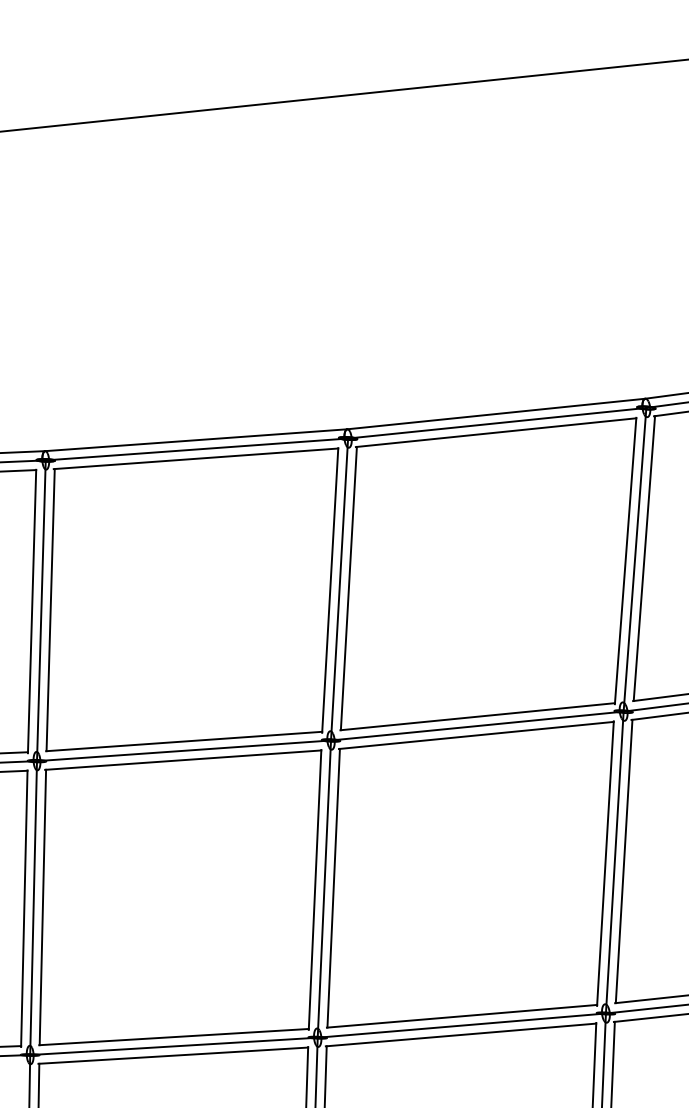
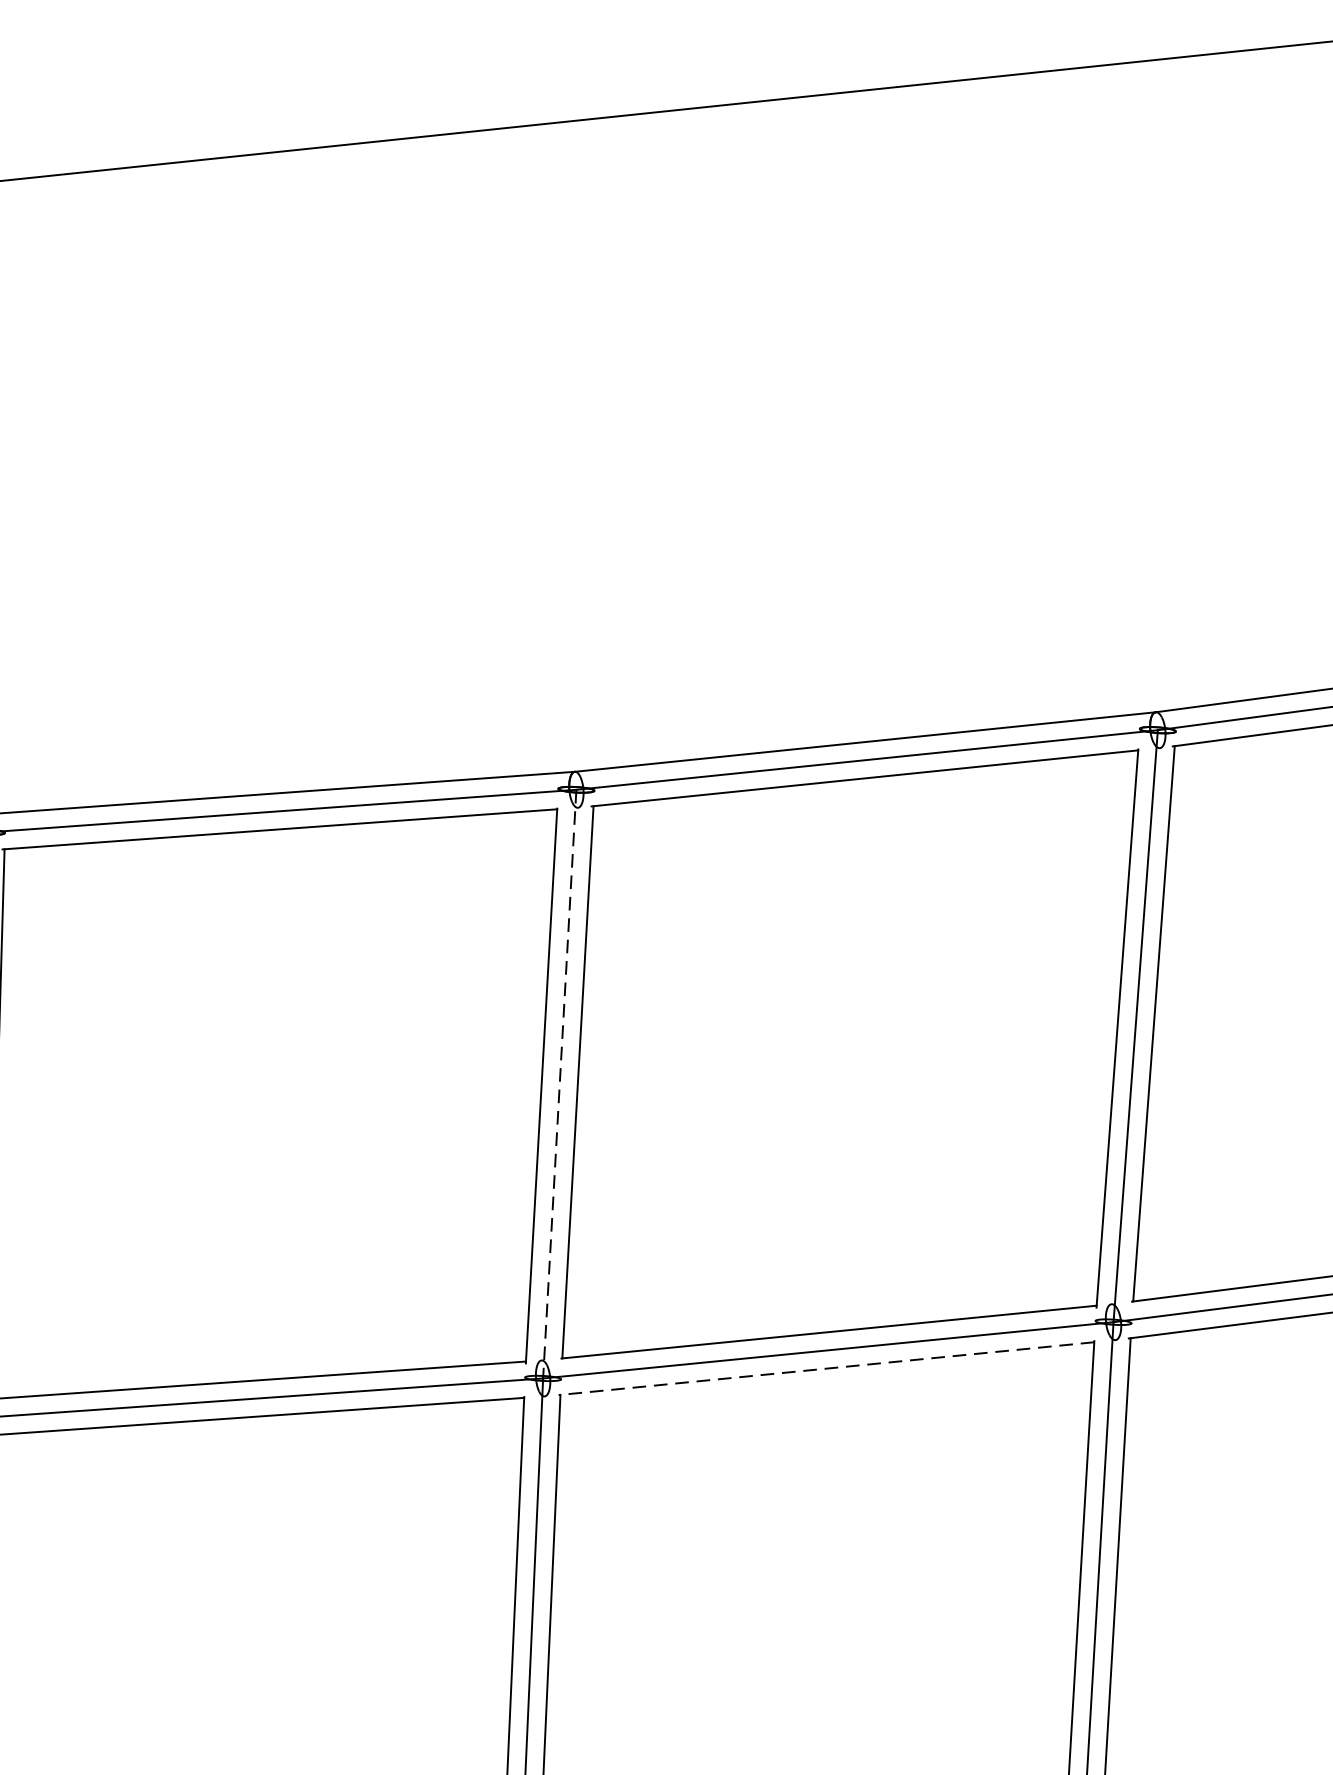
line: (339, 590) -> (559, 1086), solid -> dashed
line: (475, 735) -> (824, 1368), solid -> dashed

